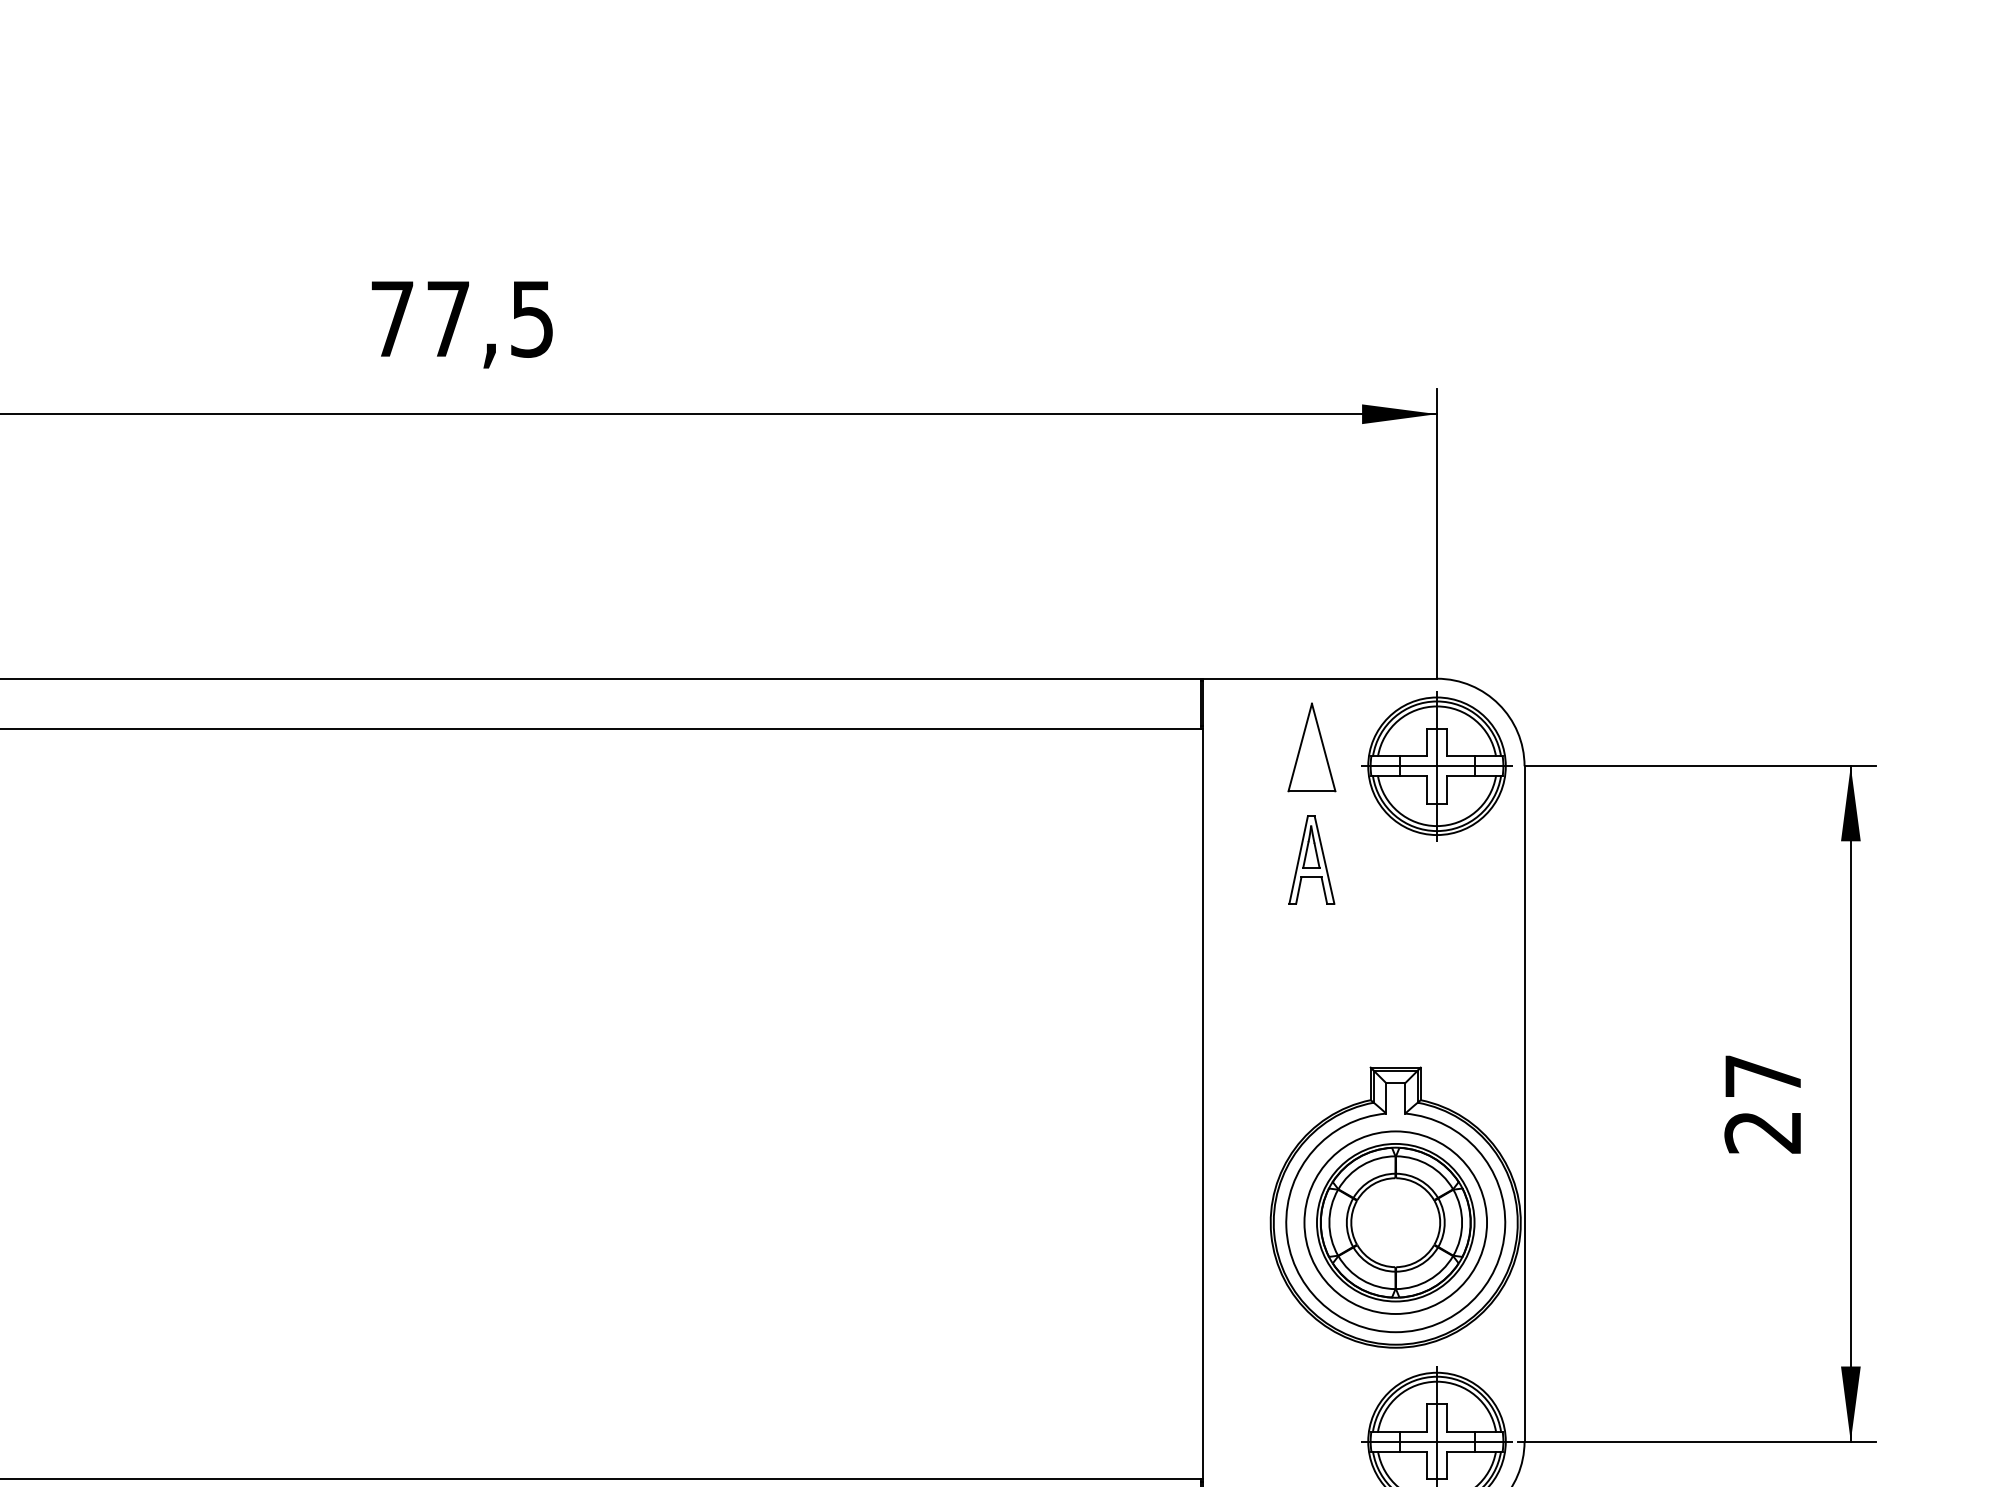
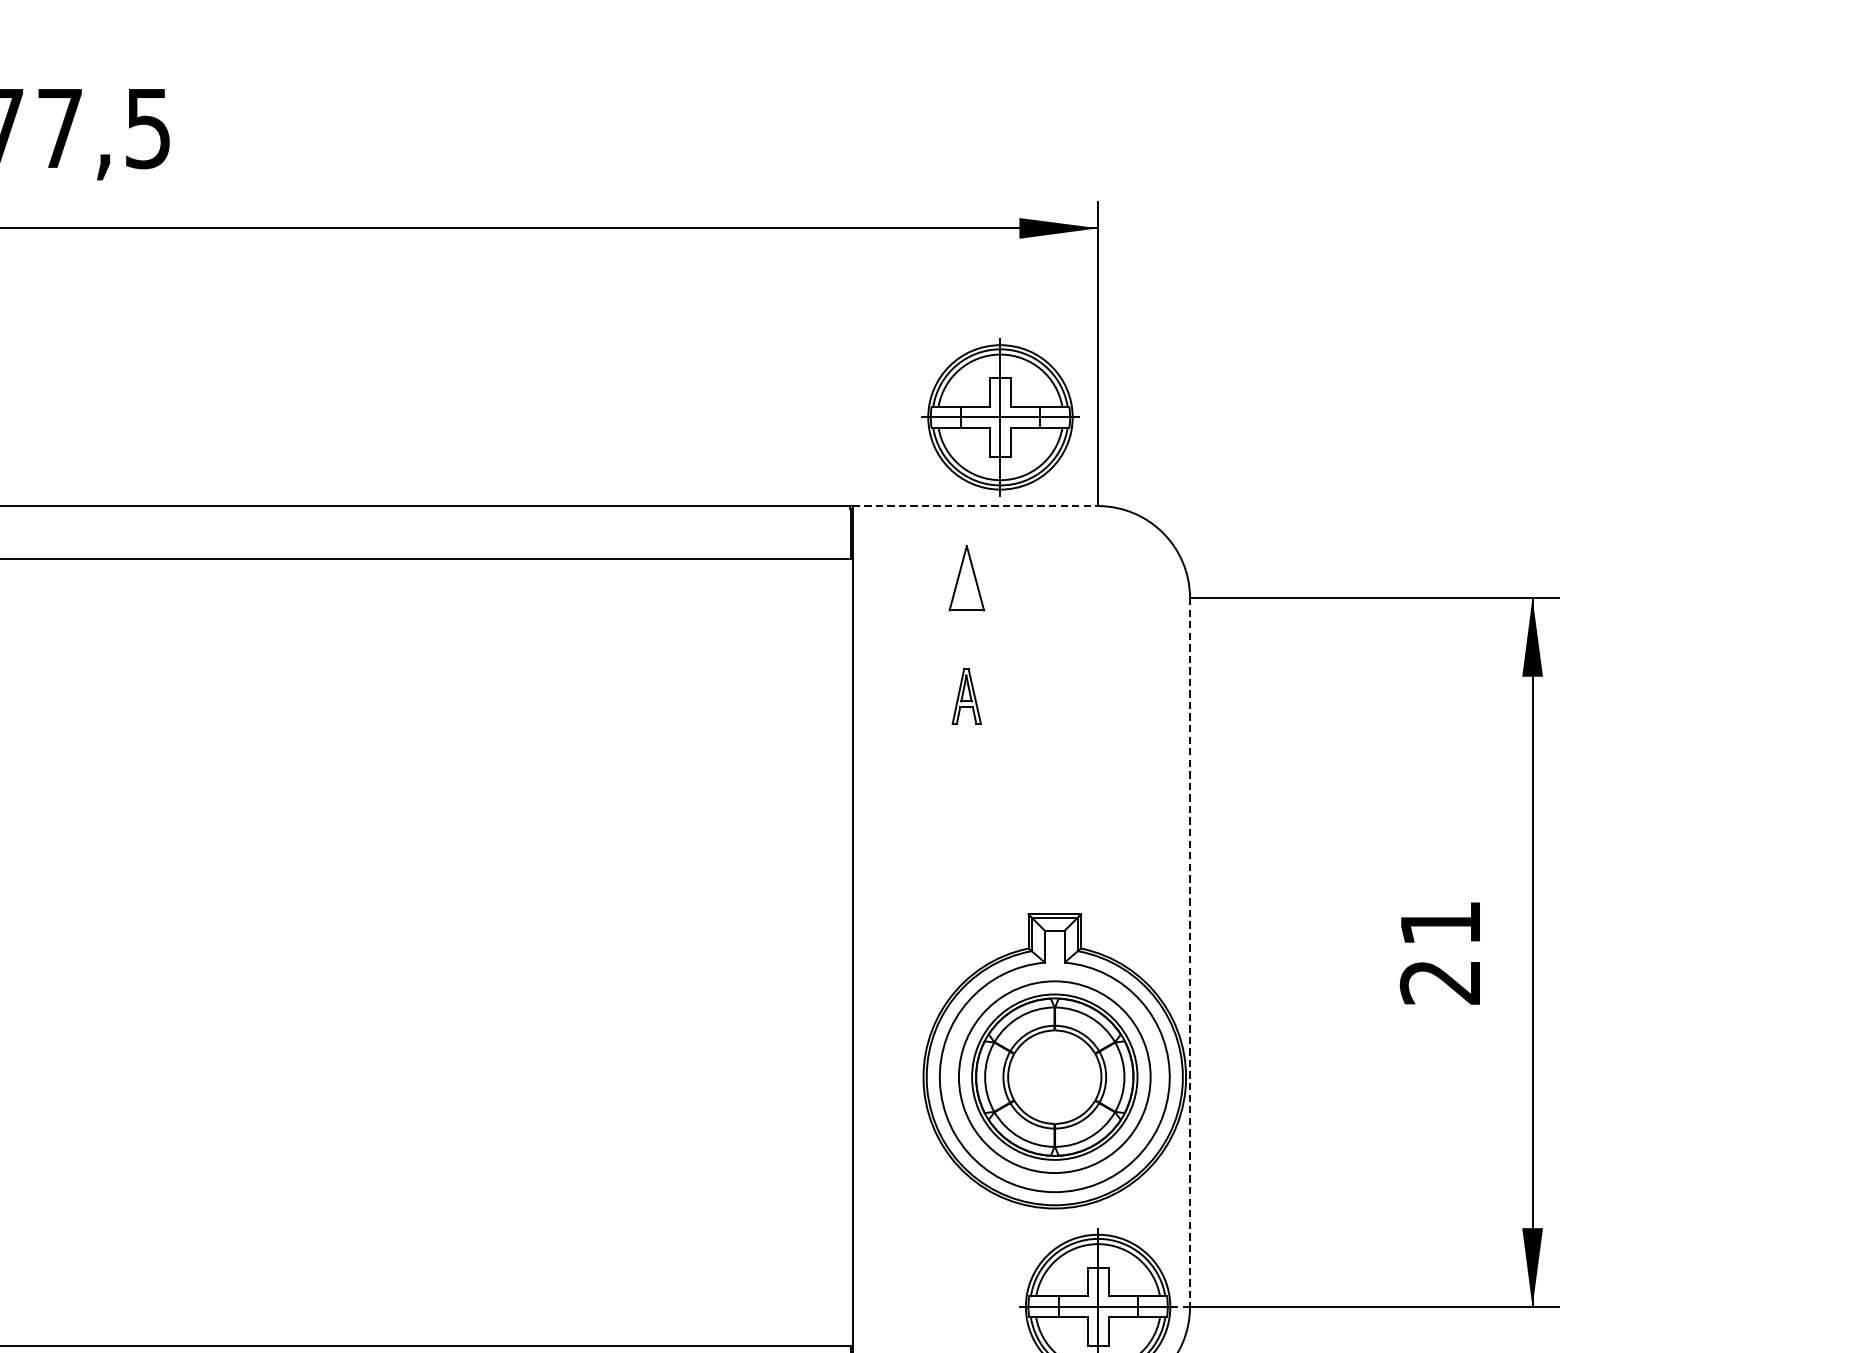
line: (1320, 678) -> (975, 505), solid -> dashed
part: (1311, 747) -> (966, 578), size x0.7
part: (1436, 766) -> (999, 417), moved
part: (1311, 859) -> (966, 695), size x0.6
text: (1762, 1075) -> (1439, 922), 27 -> 21
line: (1524, 1103) -> (1189, 952), solid -> dashed

